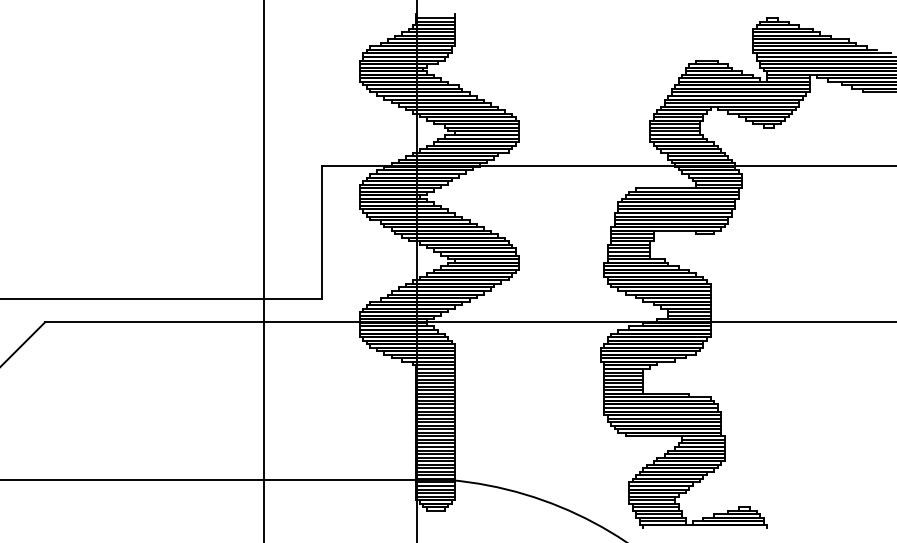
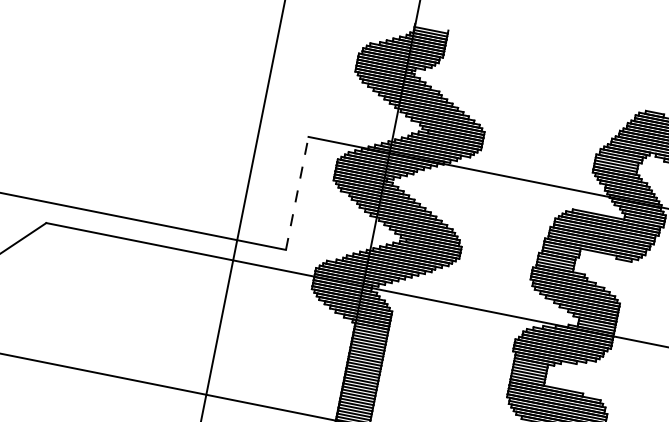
line: (321, 231) -> (297, 192), solid -> dashed

